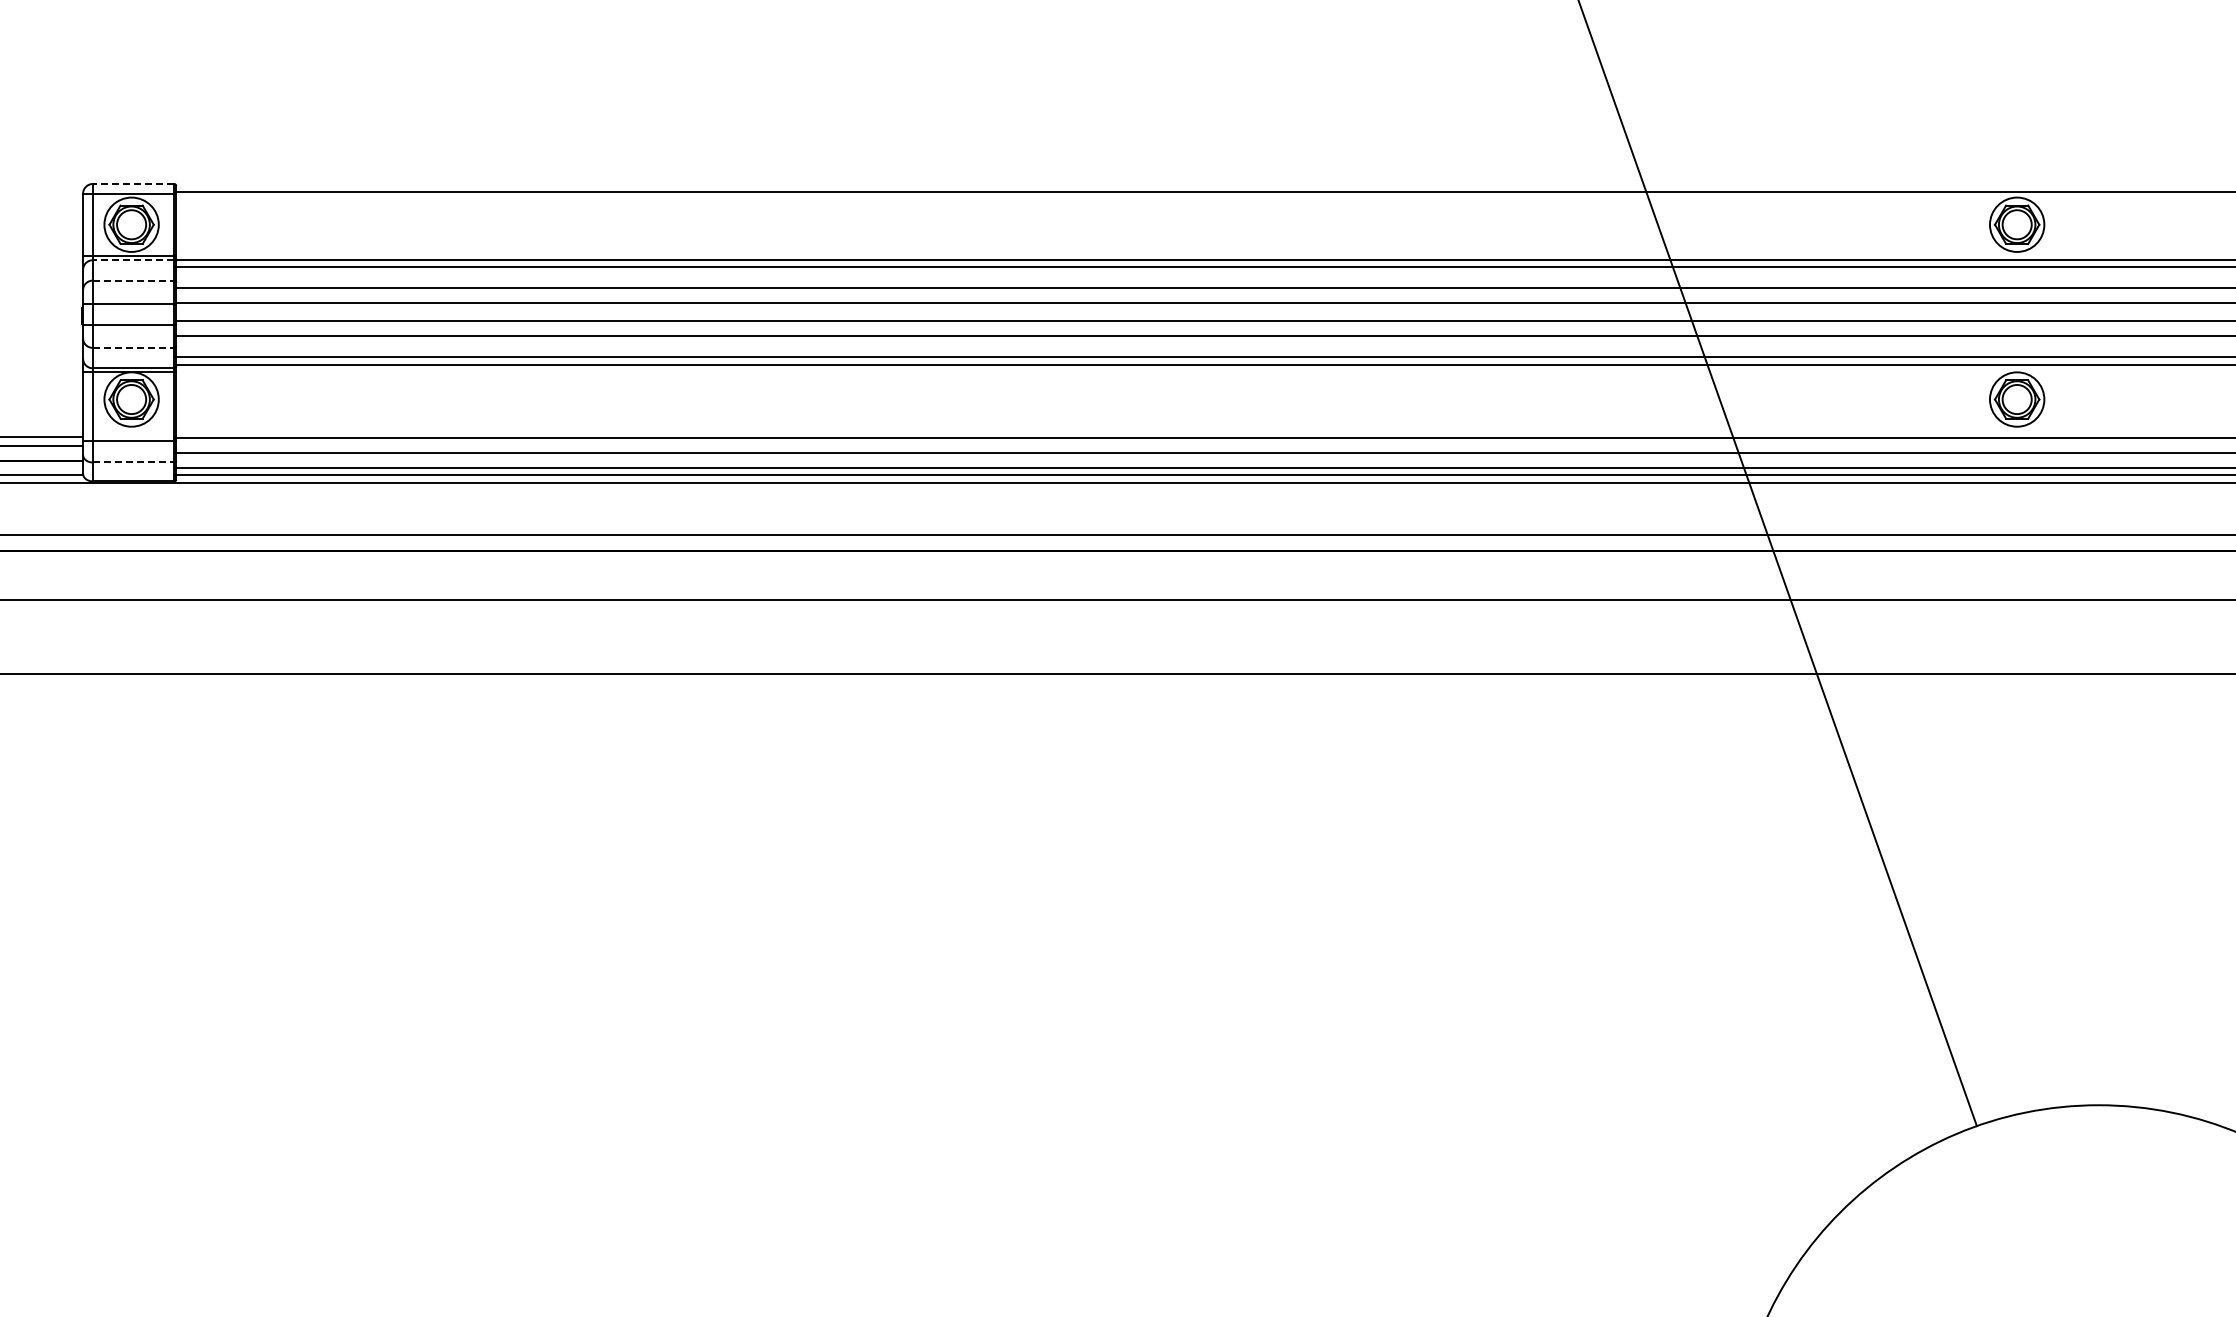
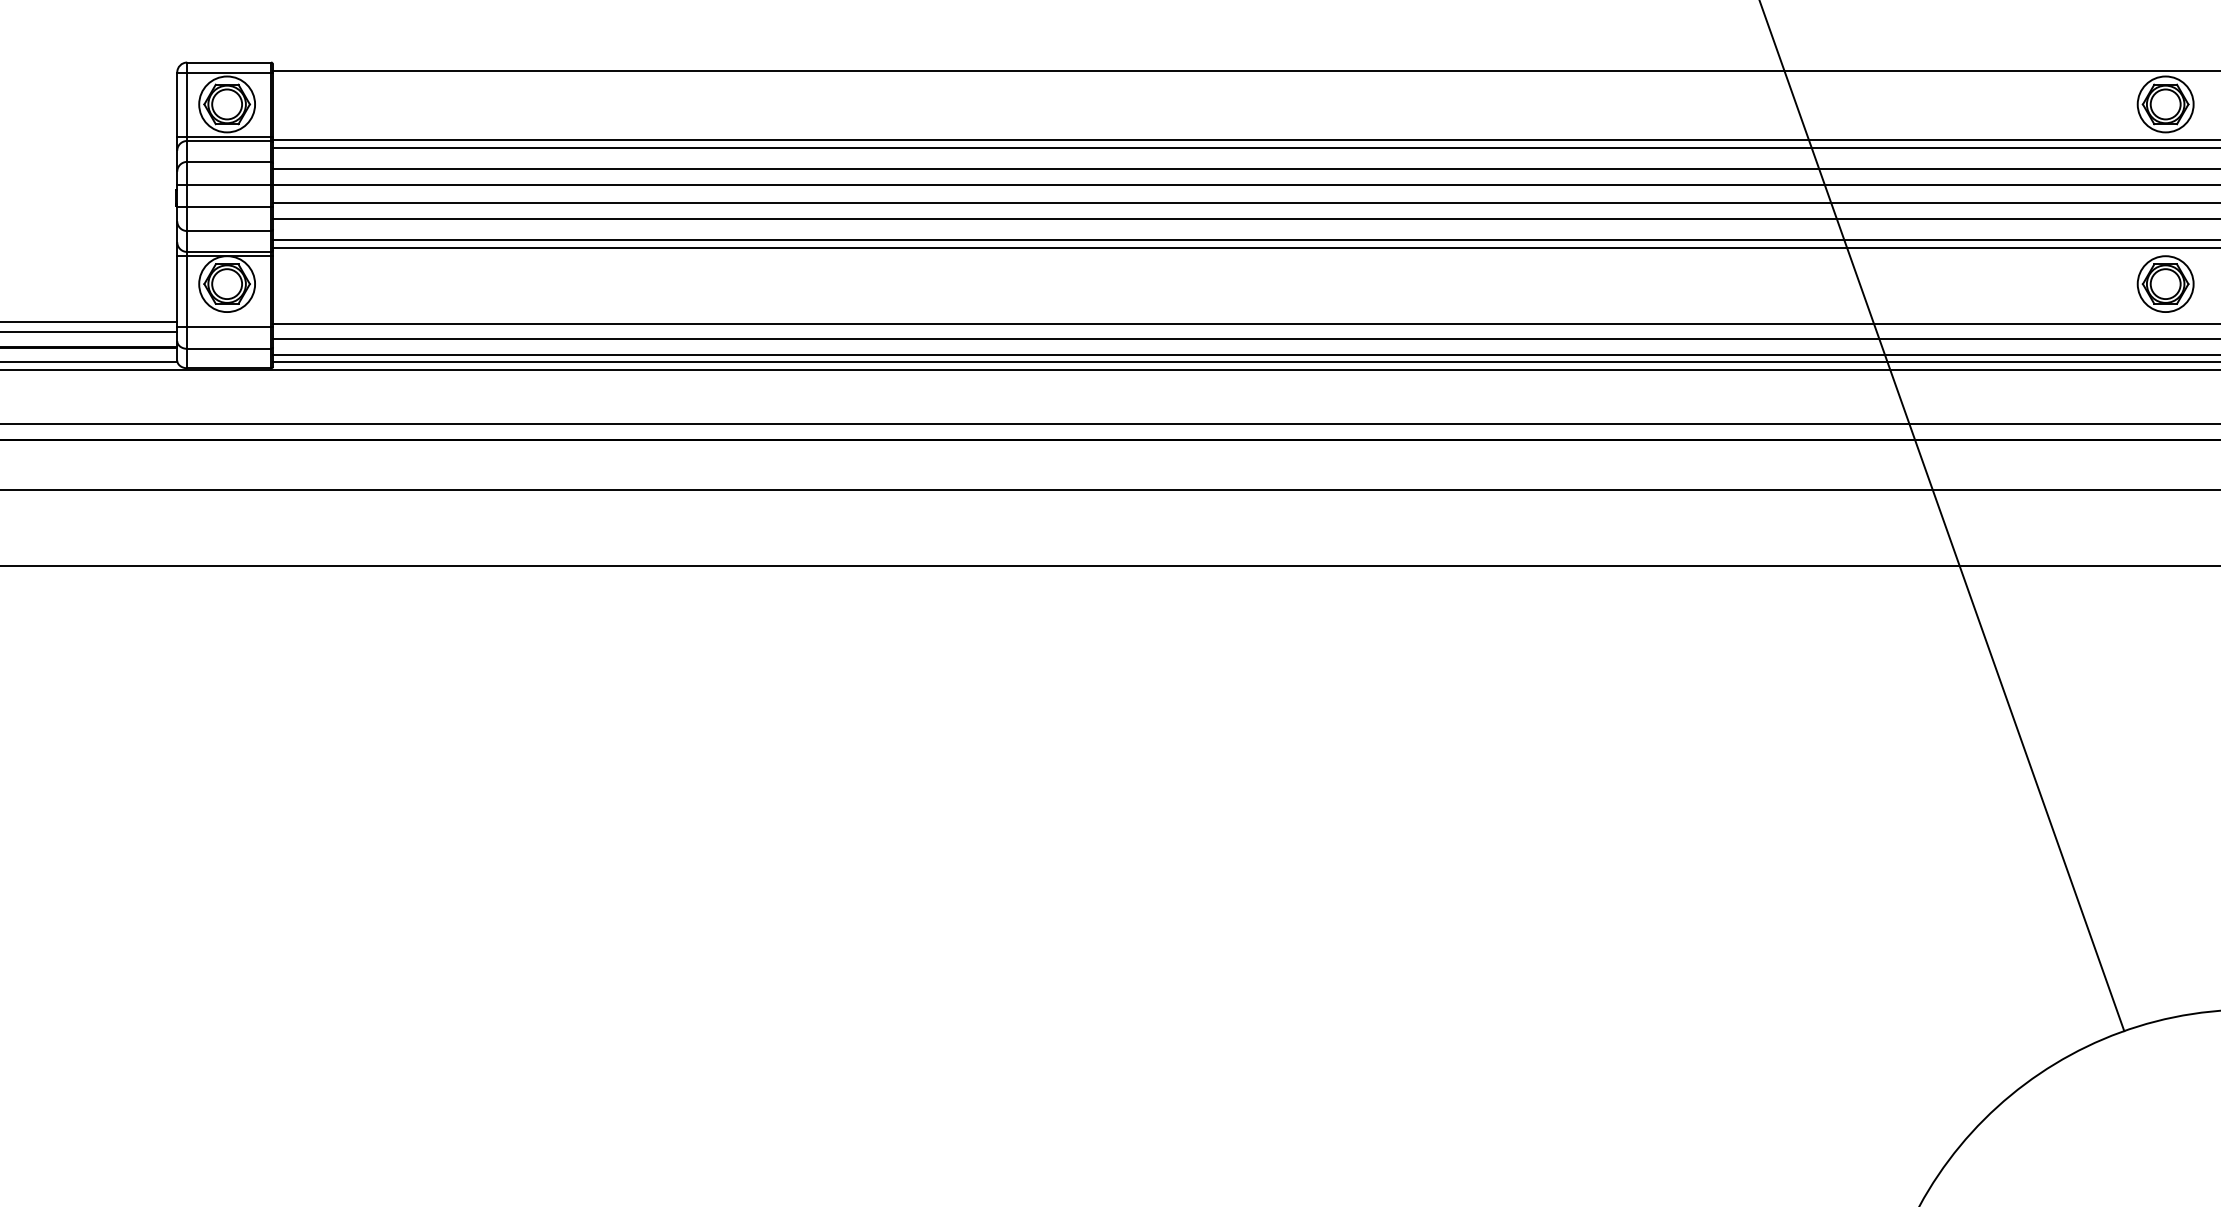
line: (133, 184) -> (229, 63), dashed -> solid
line: (133, 260) -> (229, 141), dashed -> solid
line: (133, 280) -> (229, 161), dashed -> solid
line: (133, 347) -> (229, 230), dashed -> solid
line: (133, 462) -> (229, 348), dashed -> solid

